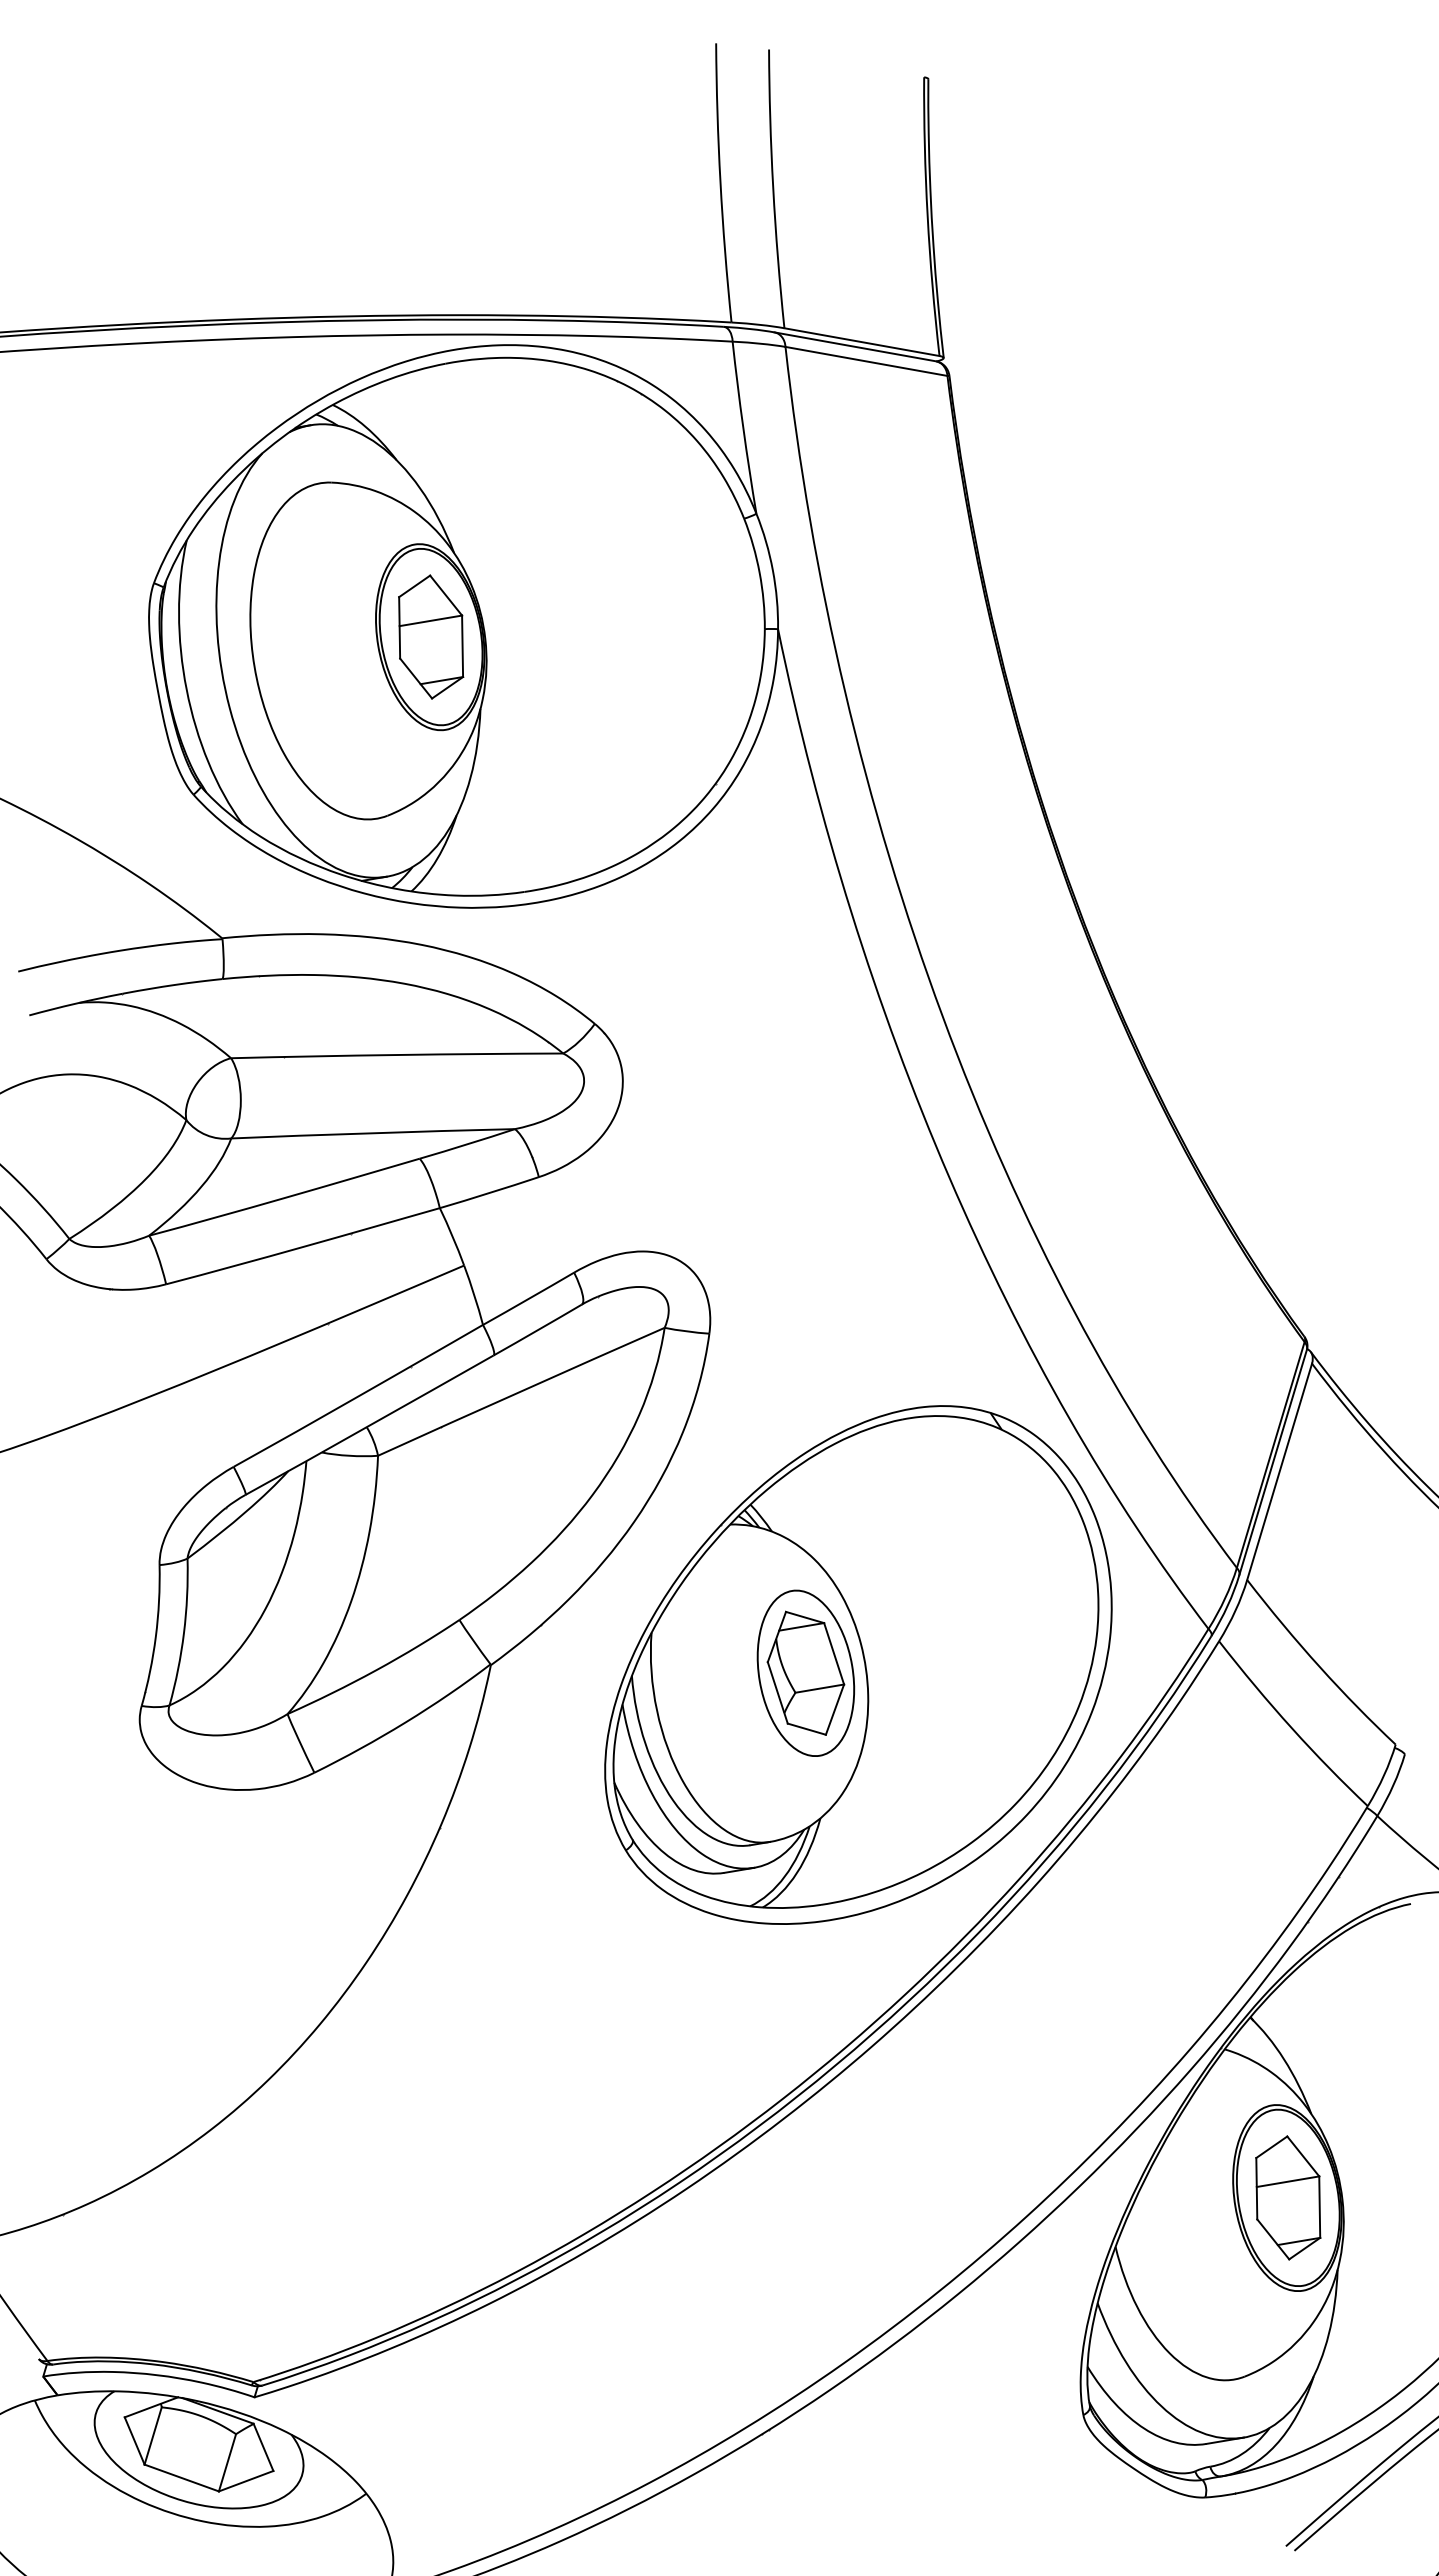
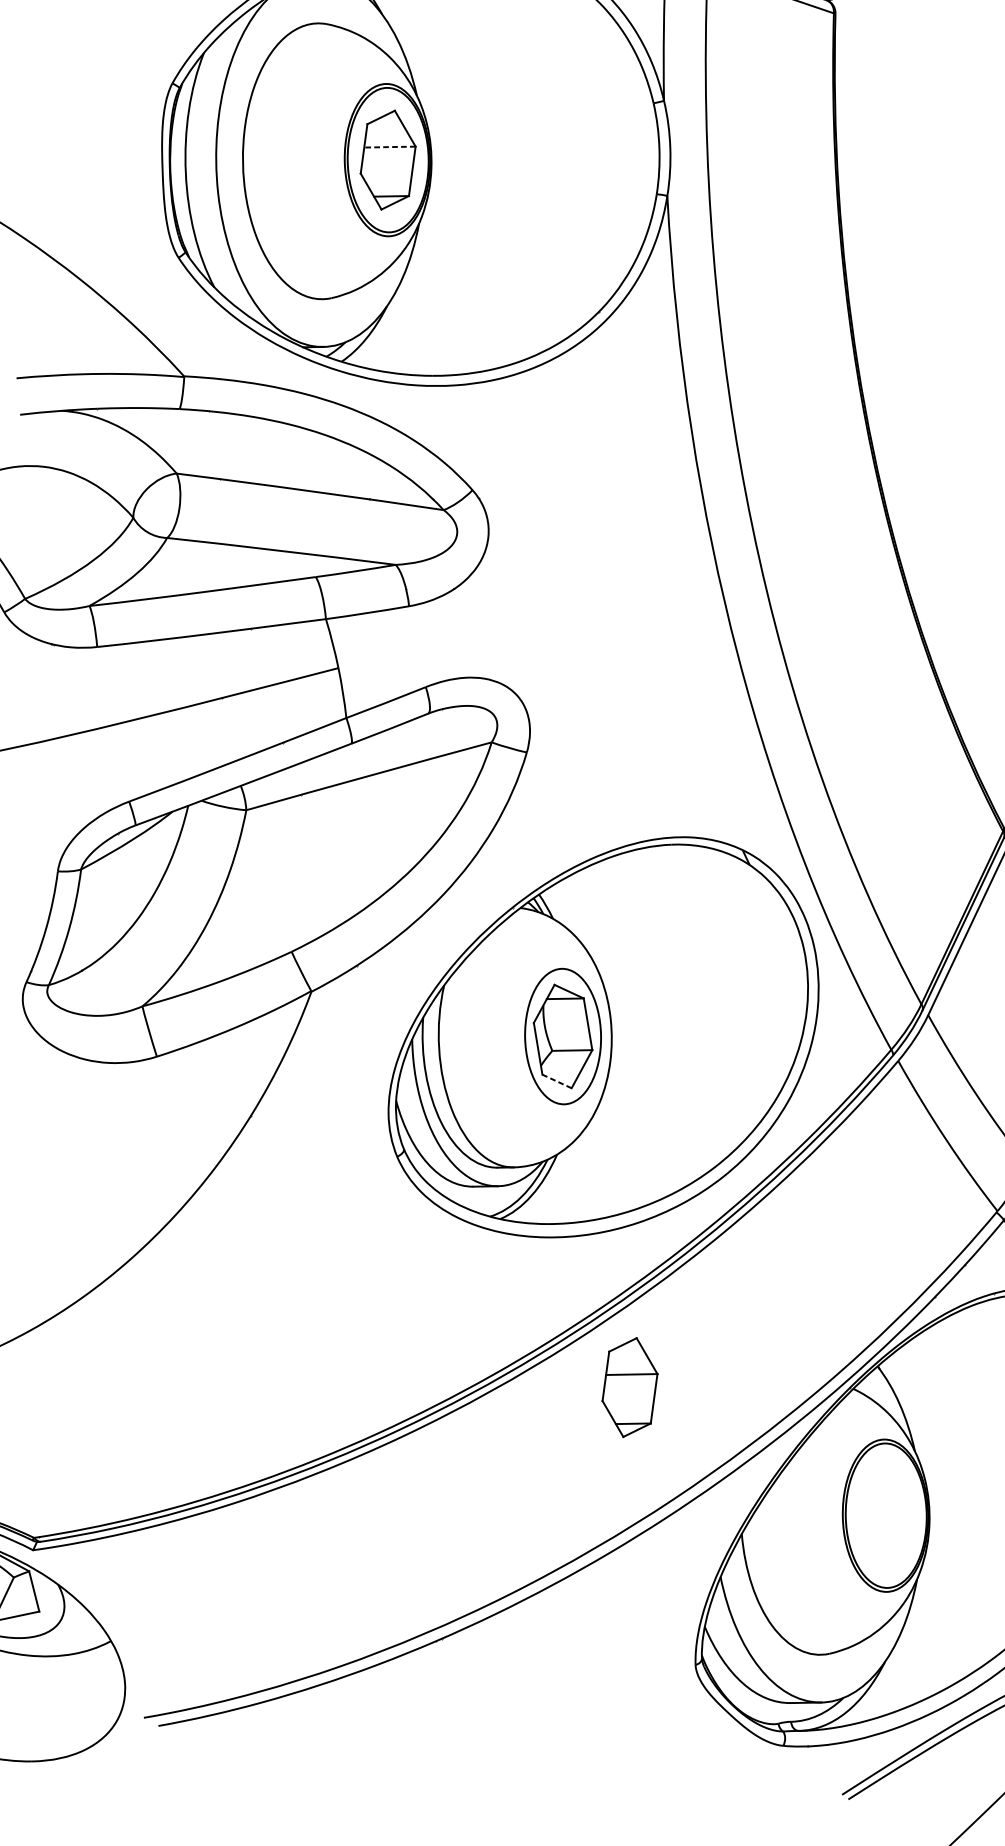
line: (430, 620) -> (389, 146), solid -> dashed
line: (806, 1729) -> (556, 1081), solid -> dashed
part: (1288, 2197) -> (630, 1387), moved

